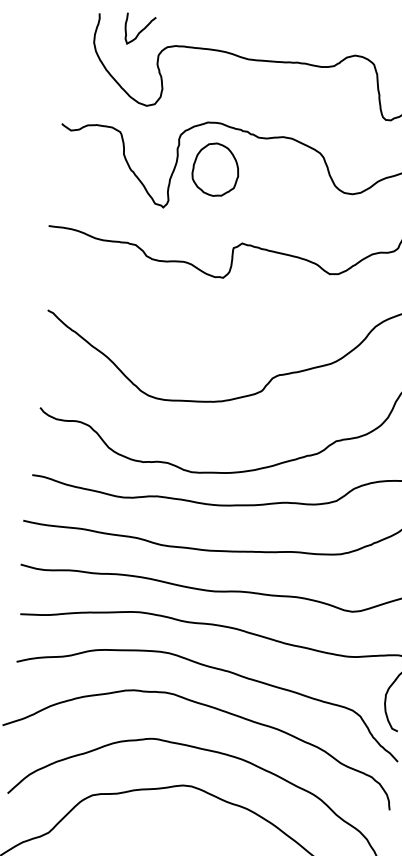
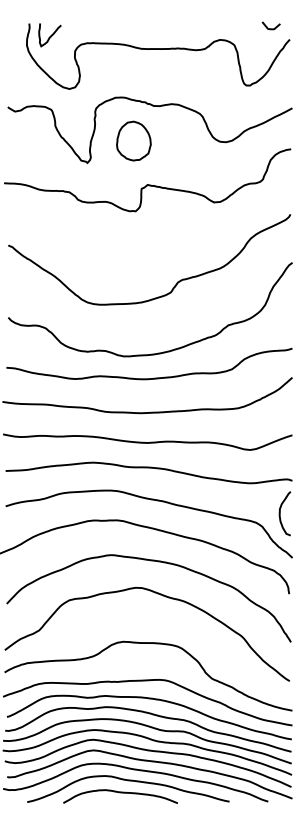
curve: (140, 30) -> (50, 35), moved
part: (215, 168) -> (133, 140), moved

